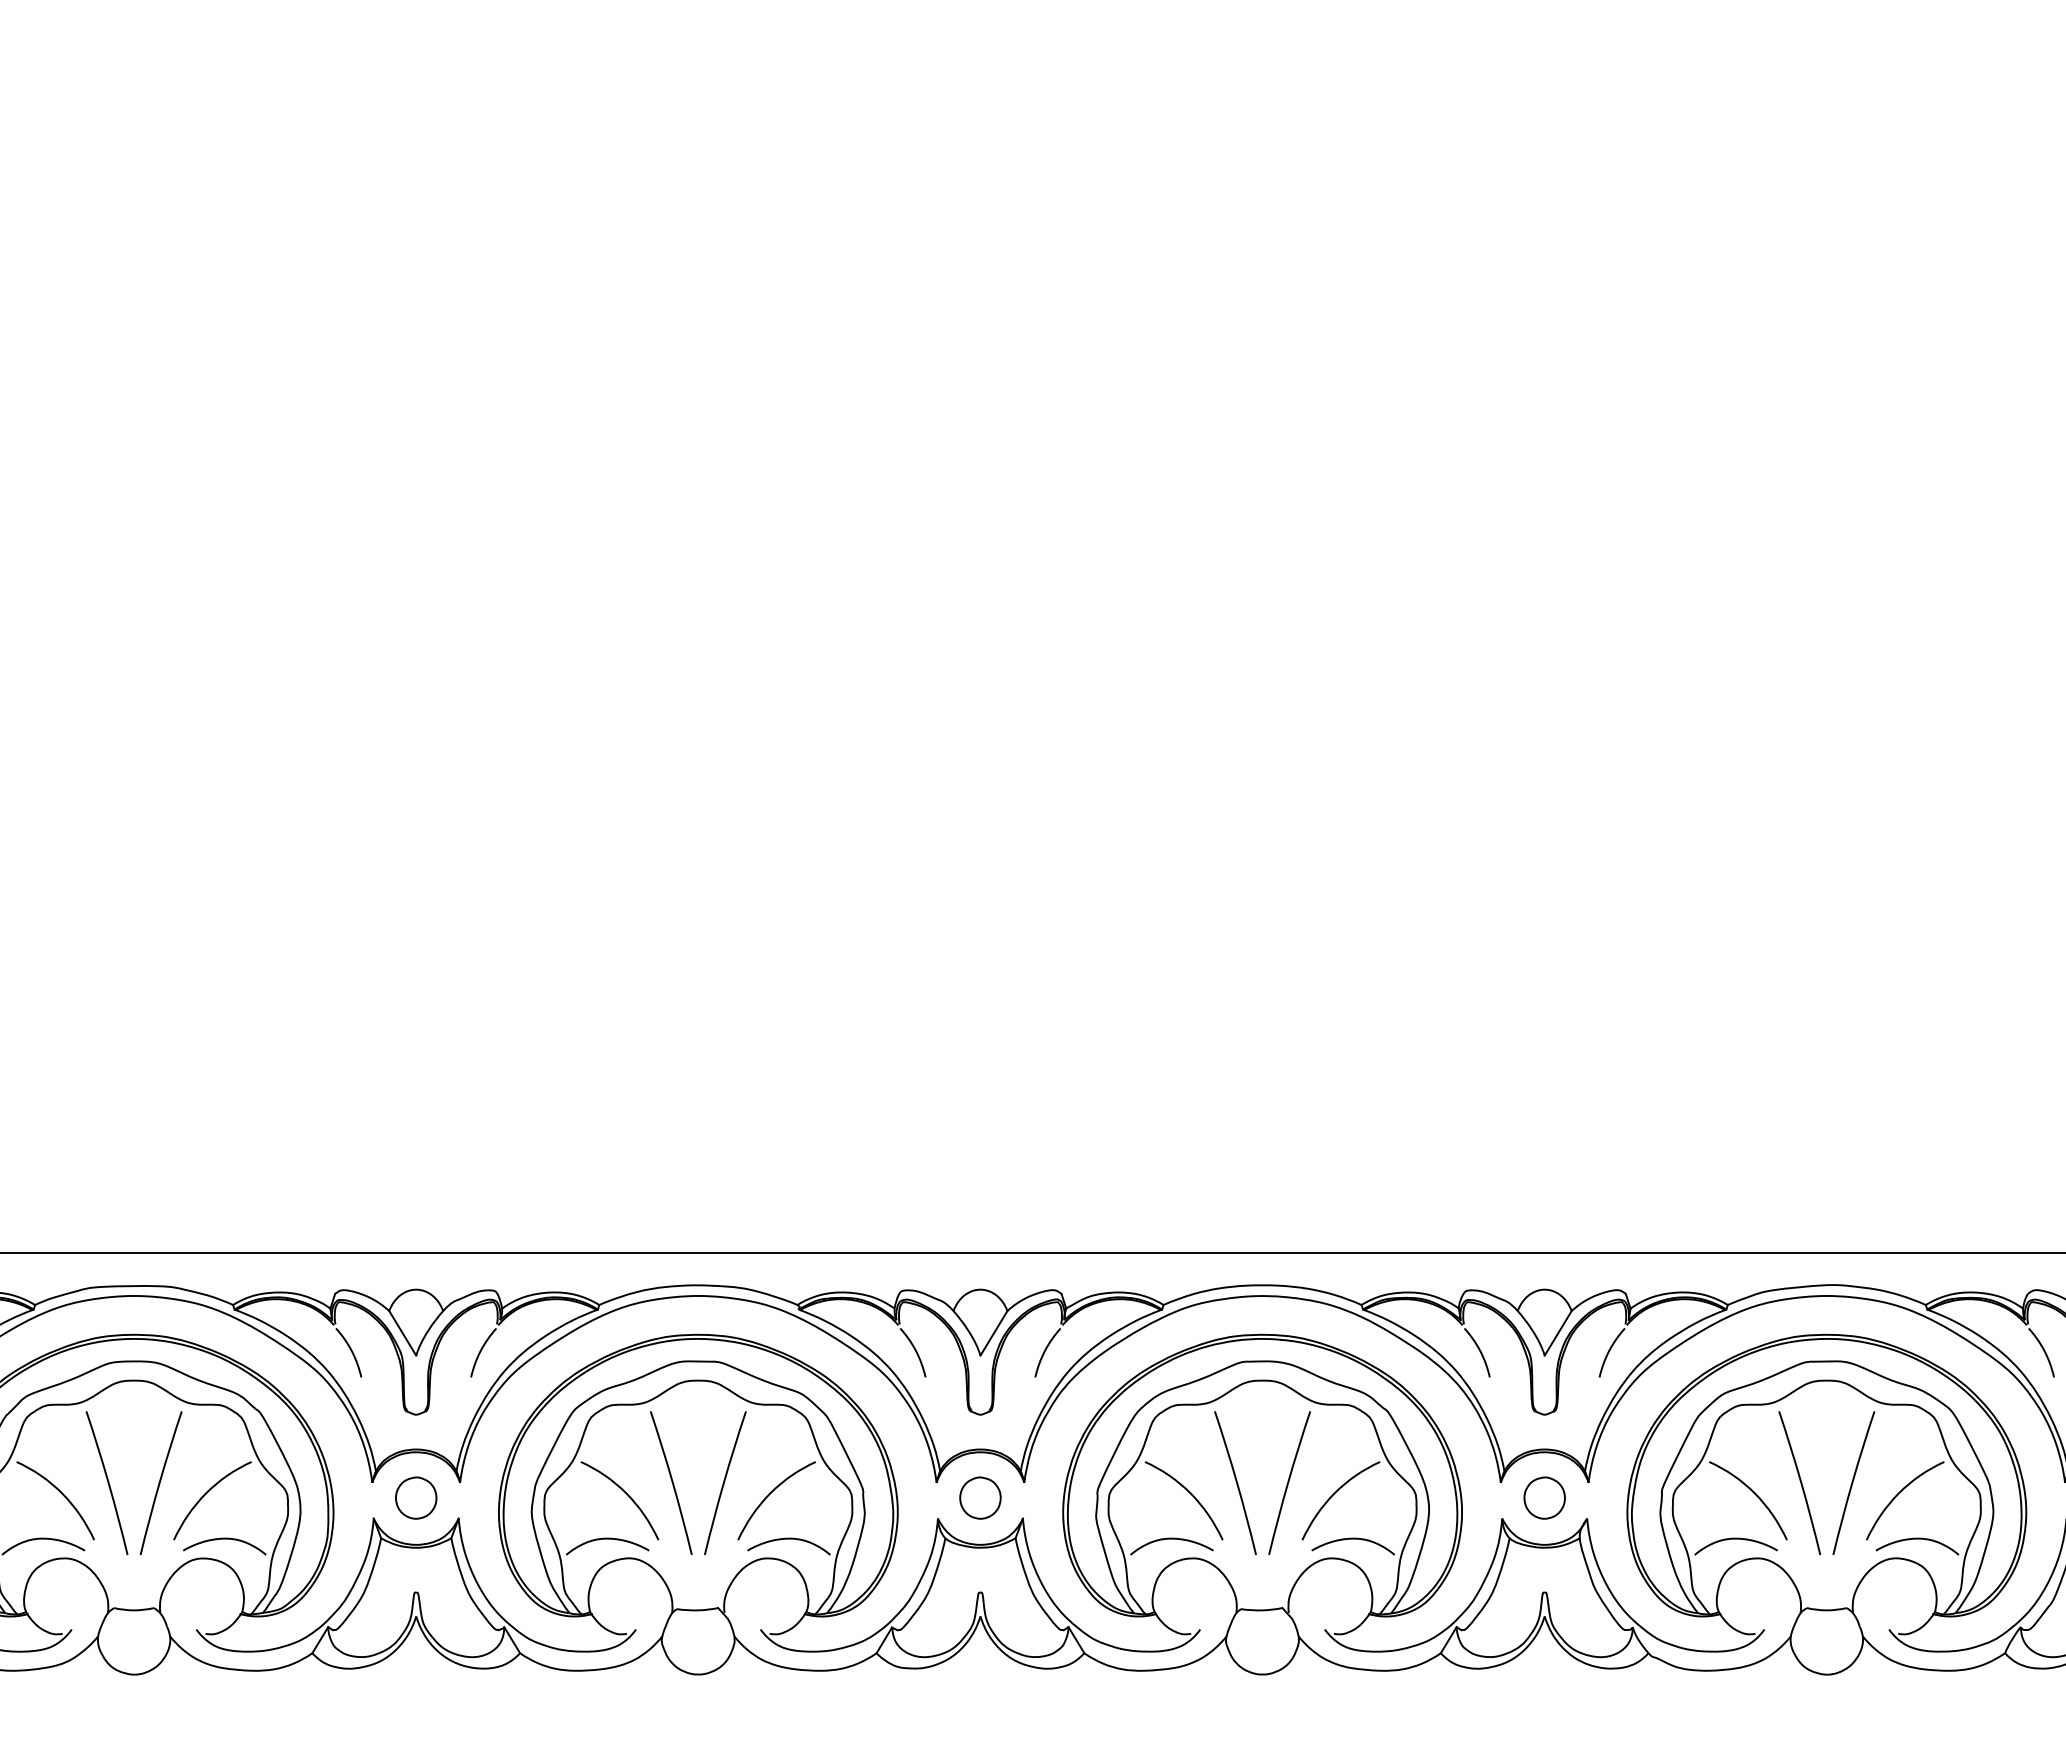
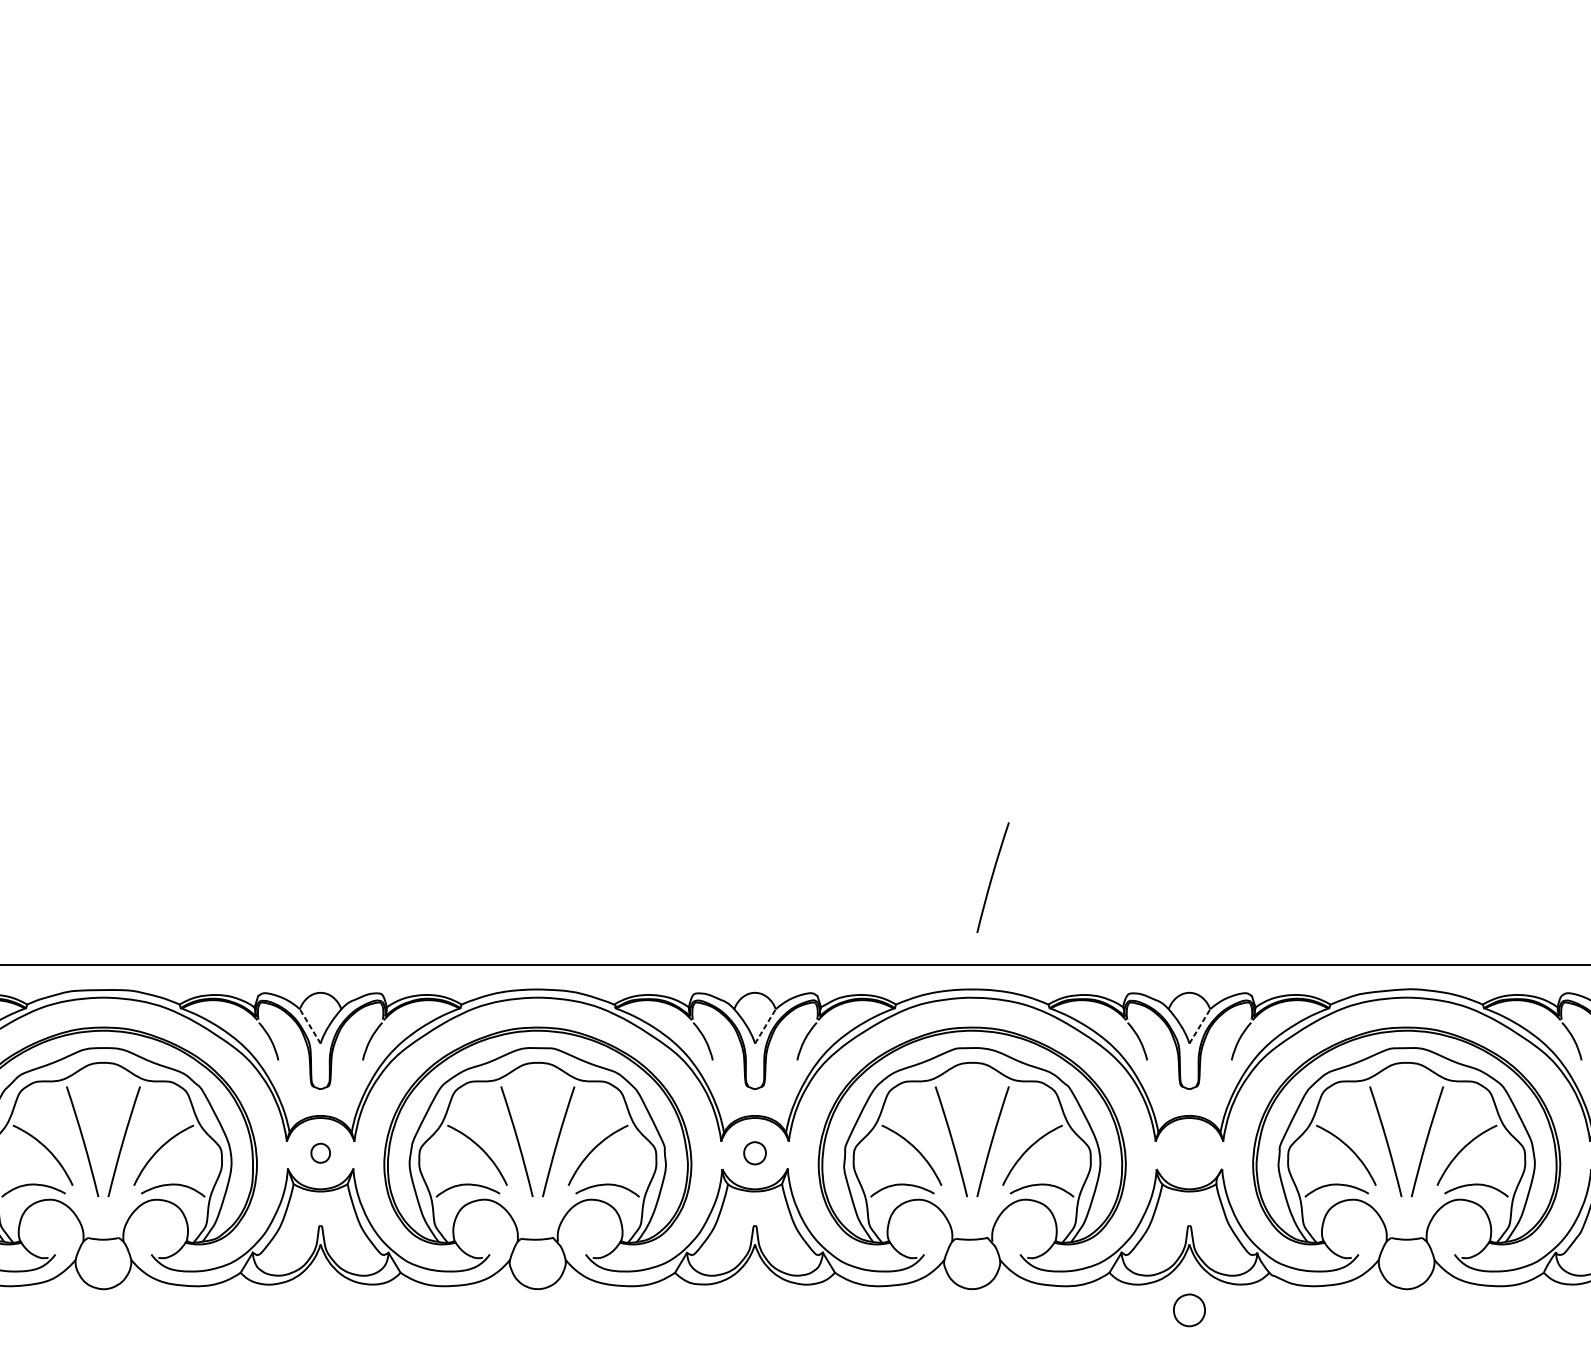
curve: (1289, 1139) -> (992, 877), added
line: (402, 1332) -> (310, 1025), solid -> dashed
line: (994, 1332) -> (765, 1025), solid -> dashed
line: (1558, 1332) -> (1200, 1025), solid -> dashed
part: (416, 1497) -> (320, 1152), size x0.6
part: (980, 1497) -> (755, 1152), size x0.7
part: (1544, 1497) -> (1189, 1309), moved

